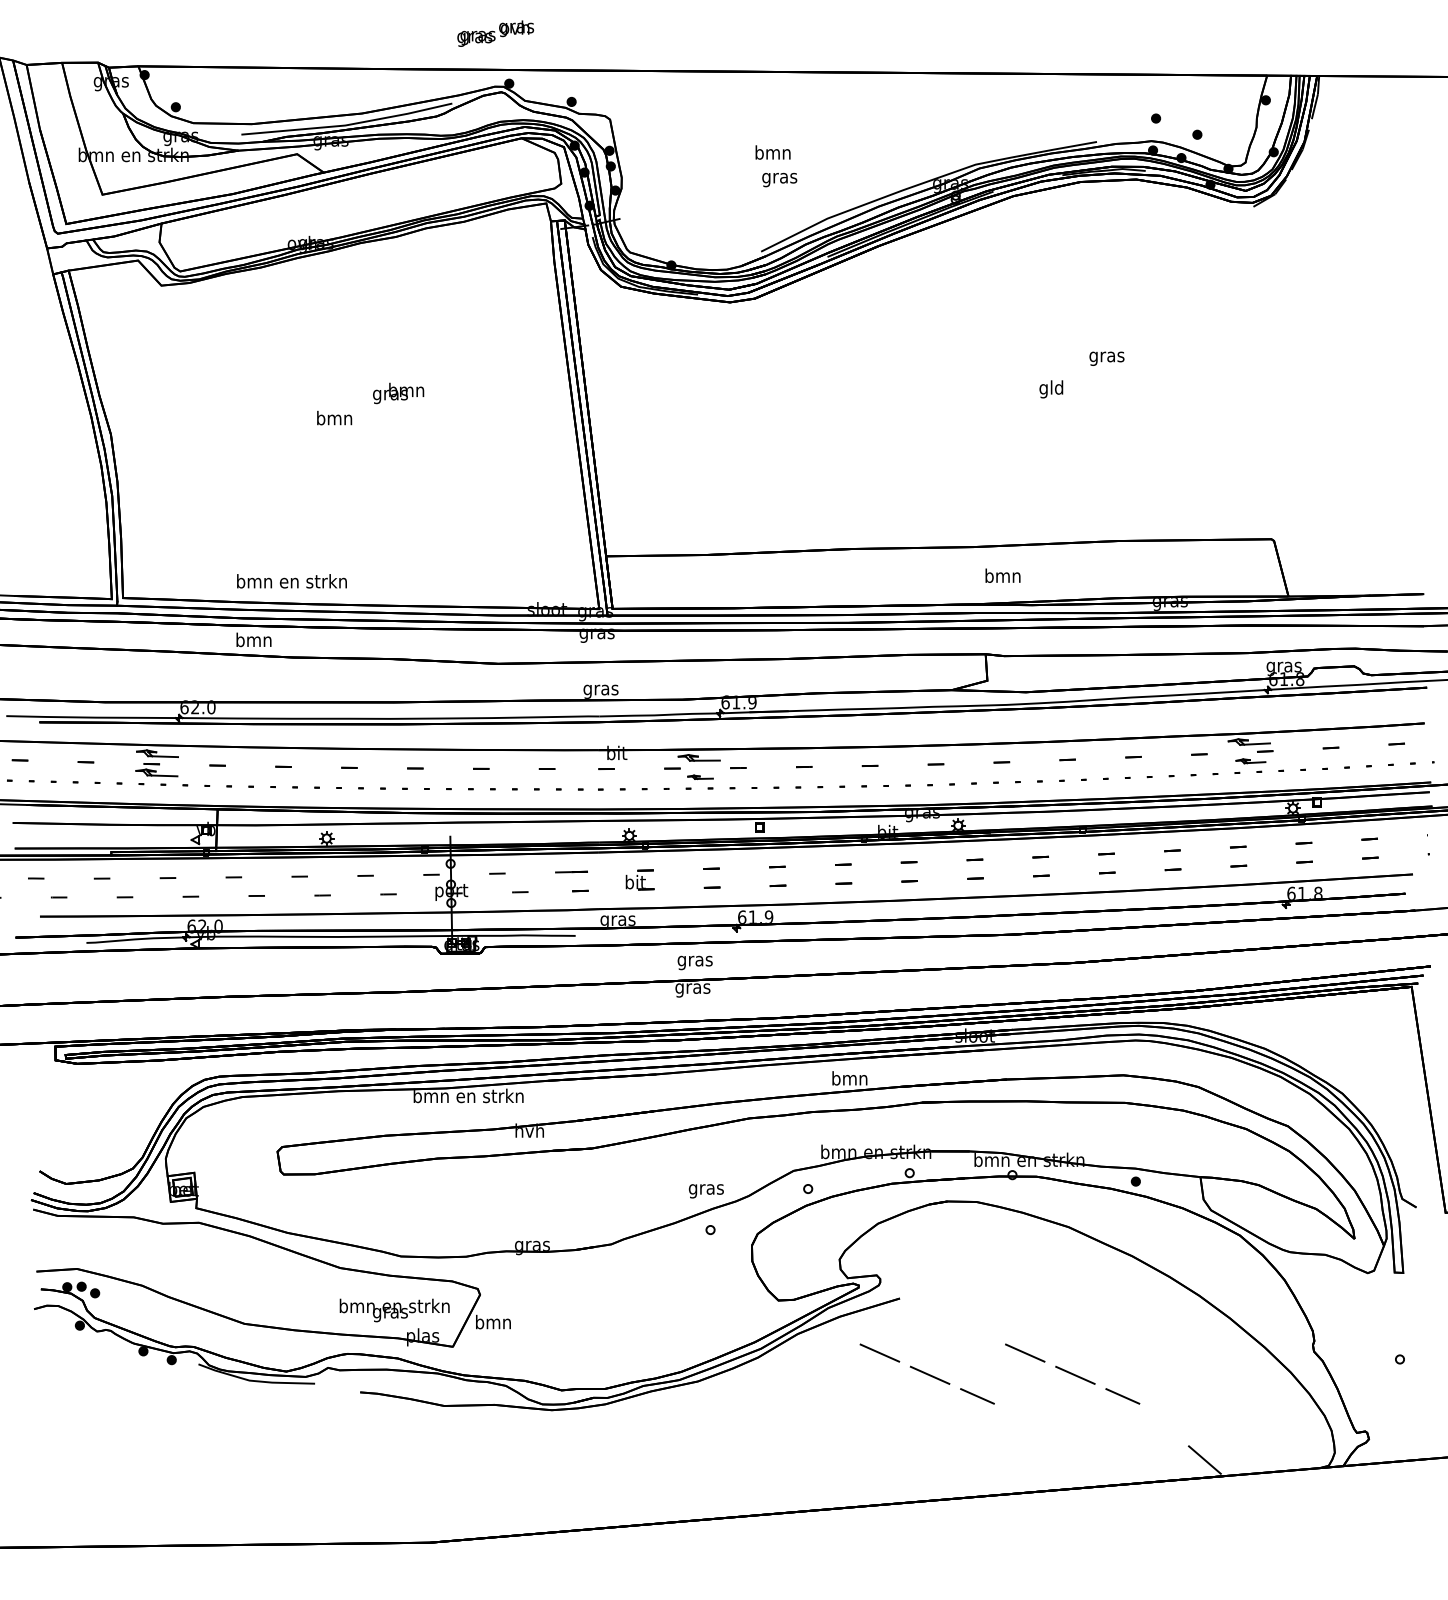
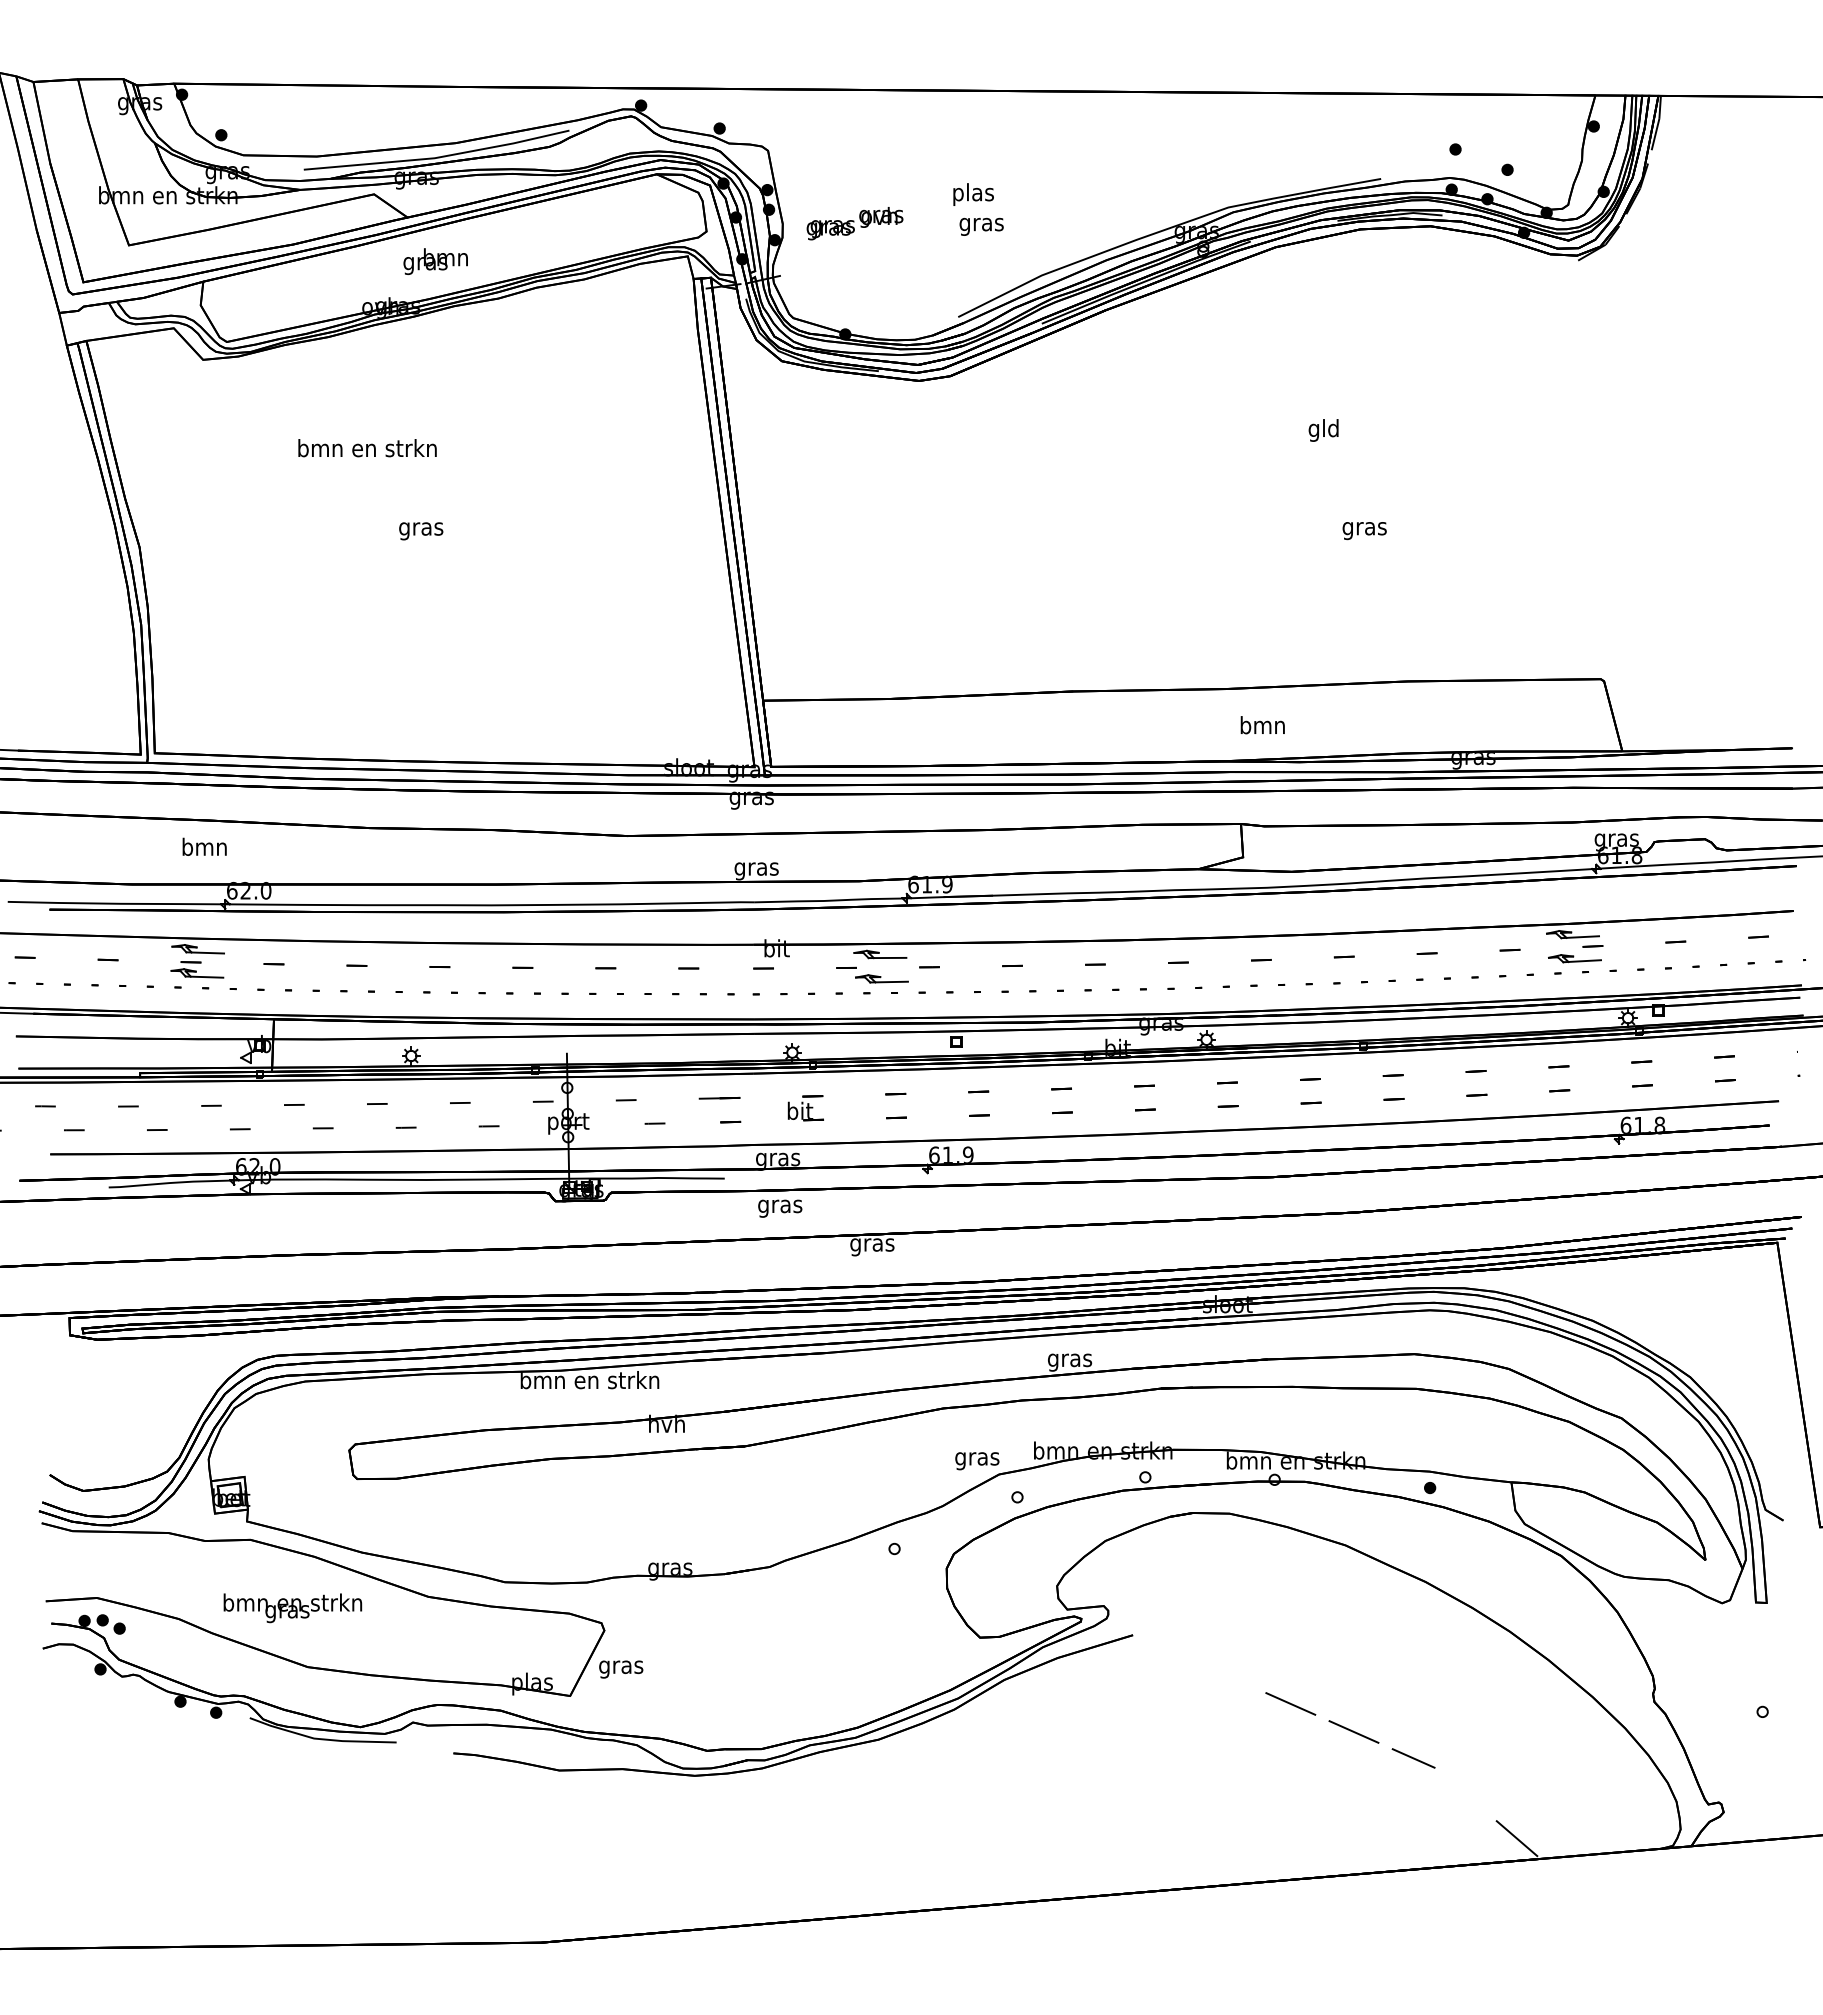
text: (495, 33) -> (854, 223), moved
text: (773, 154) -> (973, 194), bmn -> plas
text: (1106, 359) -> (1364, 531), moved
text: (1051, 389) -> (1323, 430), moved
text: (398, 393) -> (435, 261), moved
text: (334, 419) -> (421, 528), bmn -> gras
text: (291, 581) -> (367, 448), moved
text: (253, 639) -> (204, 846), moved
part: (1250, 761) -> (1574, 958), size x1.43
part: (700, 776) -> (881, 978), size x1.67
text: (695, 962) -> (780, 1208), moved
text: (849, 1079) -> (1069, 1359), bmn -> gras
text: (706, 1191) -> (977, 1461), moved
text: (394, 1310) -> (292, 1608), moved
text: (493, 1323) -> (621, 1666), bmn -> gras
line: (927, 1374) -> (1167, 1730), removed

